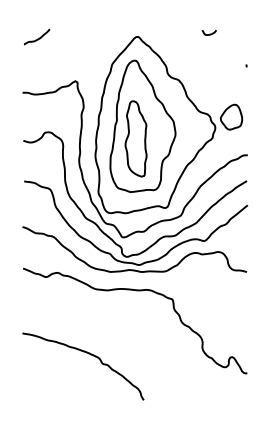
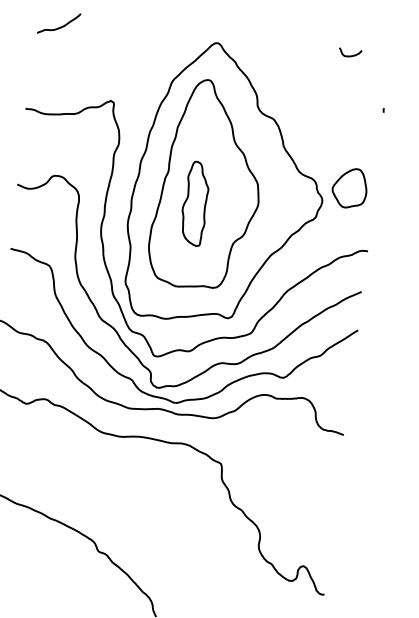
curve: (209, 33) -> (350, 54), moved
part: (135, 138) -> (194, 202), size x0.7

